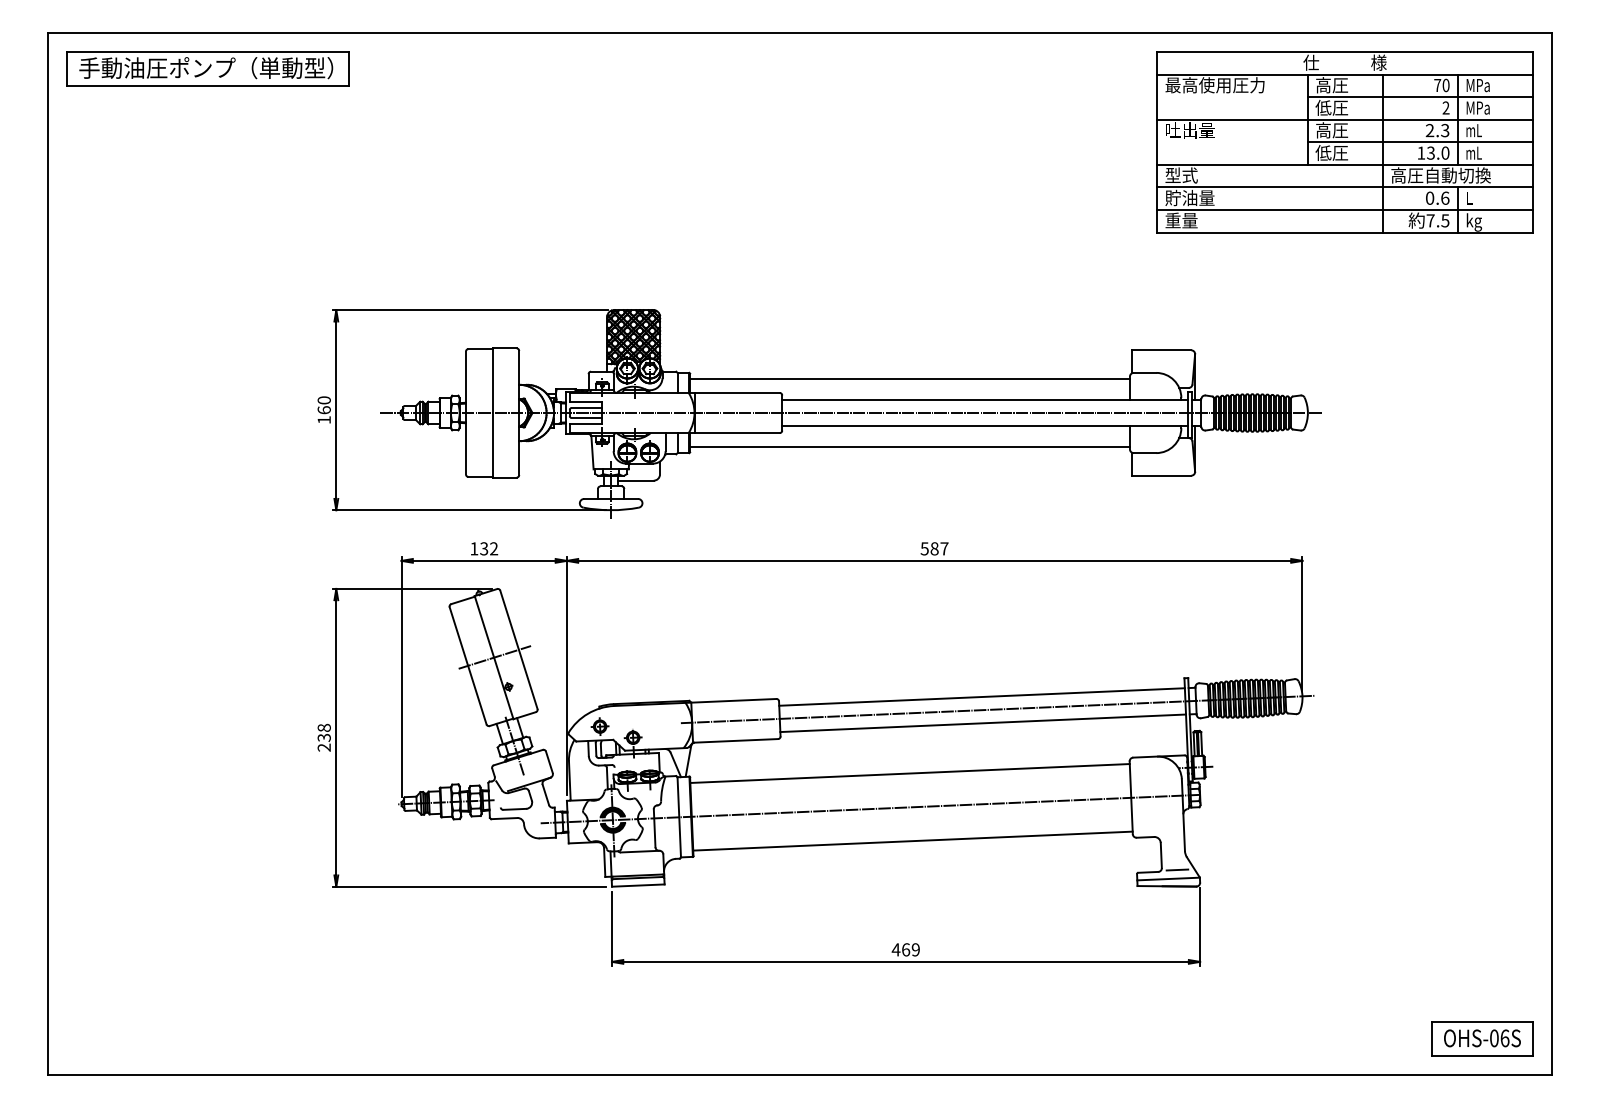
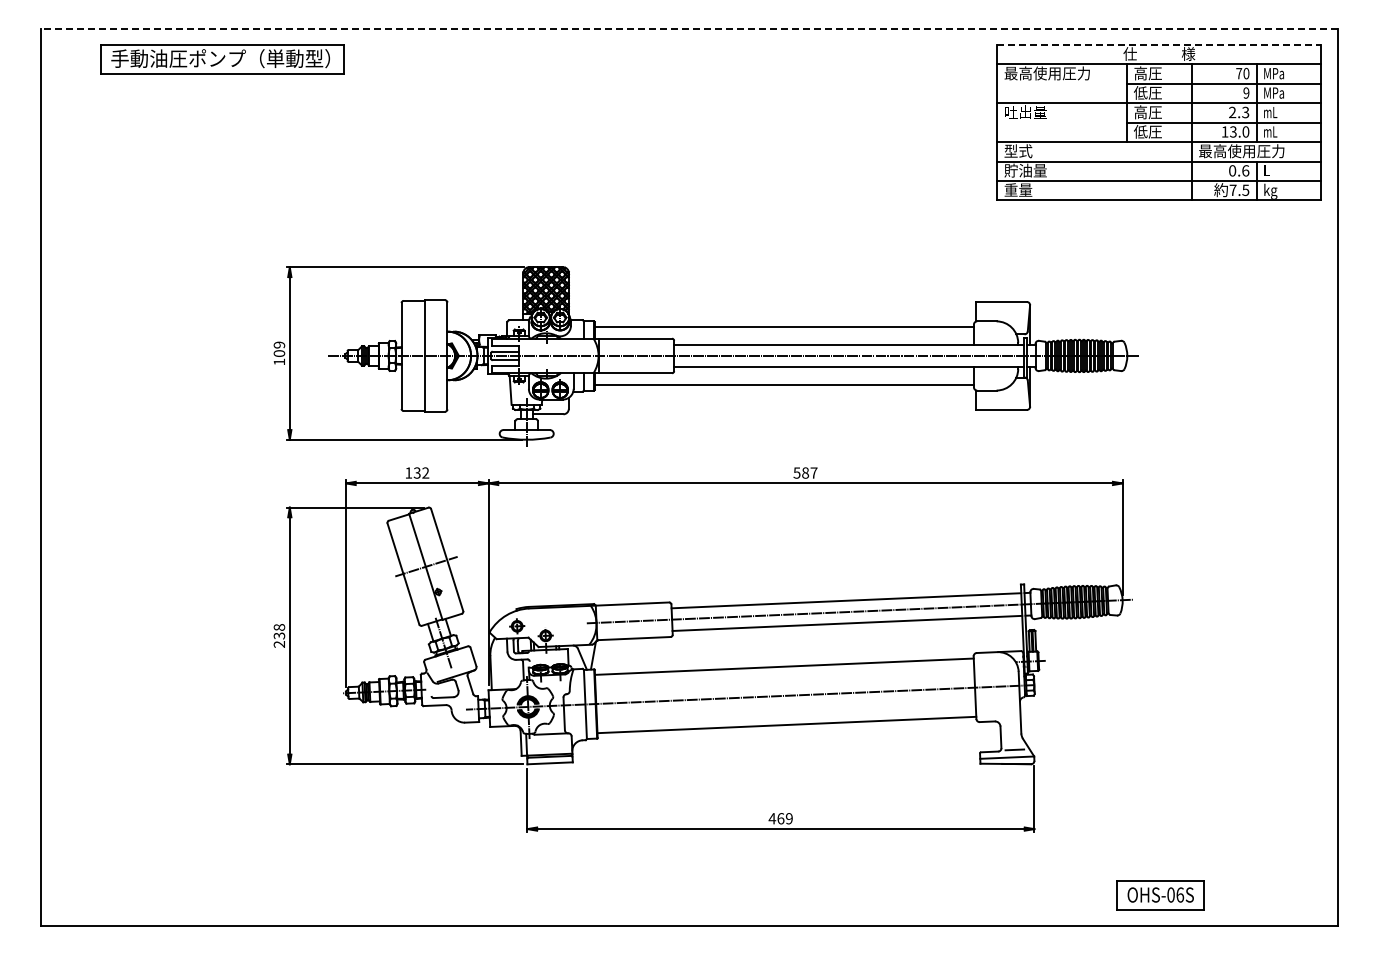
line: (800, 33) -> (689, 28), solid -> dashed
line: (1345, 51) -> (1159, 44), solid -> dashed
part: (208, 69) -> (222, 59), moved
text: (1446, 108) -> (1246, 93), 2 -> 9
text: (1440, 175) -> (1241, 151), 高圧自動切換 -> 最高使用圧力
text: (324, 404) -> (279, 348), 160 -> 109
part: (1482, 1038) -> (1160, 895), moved

